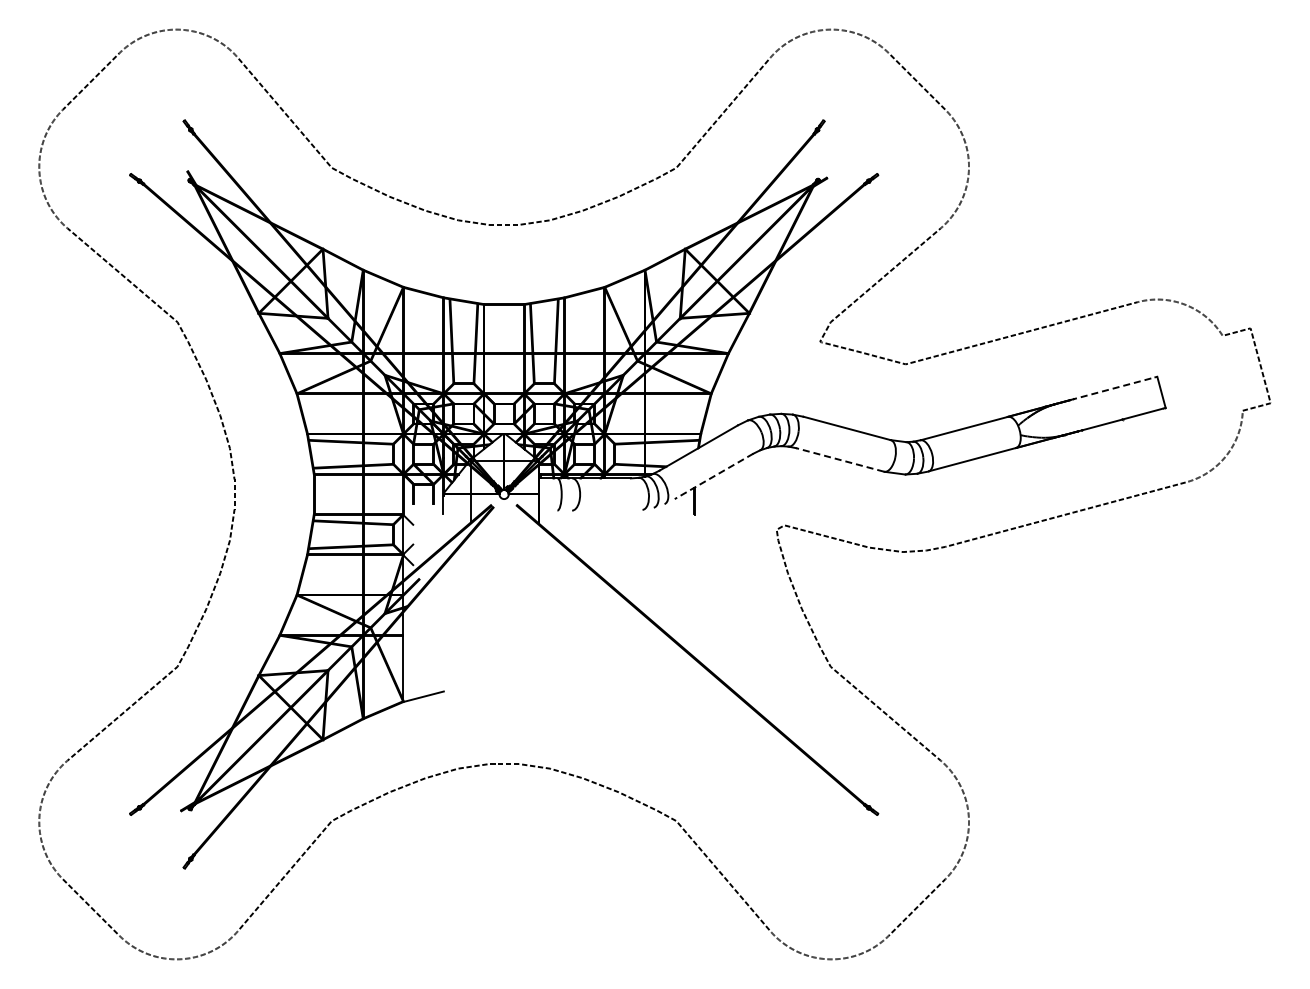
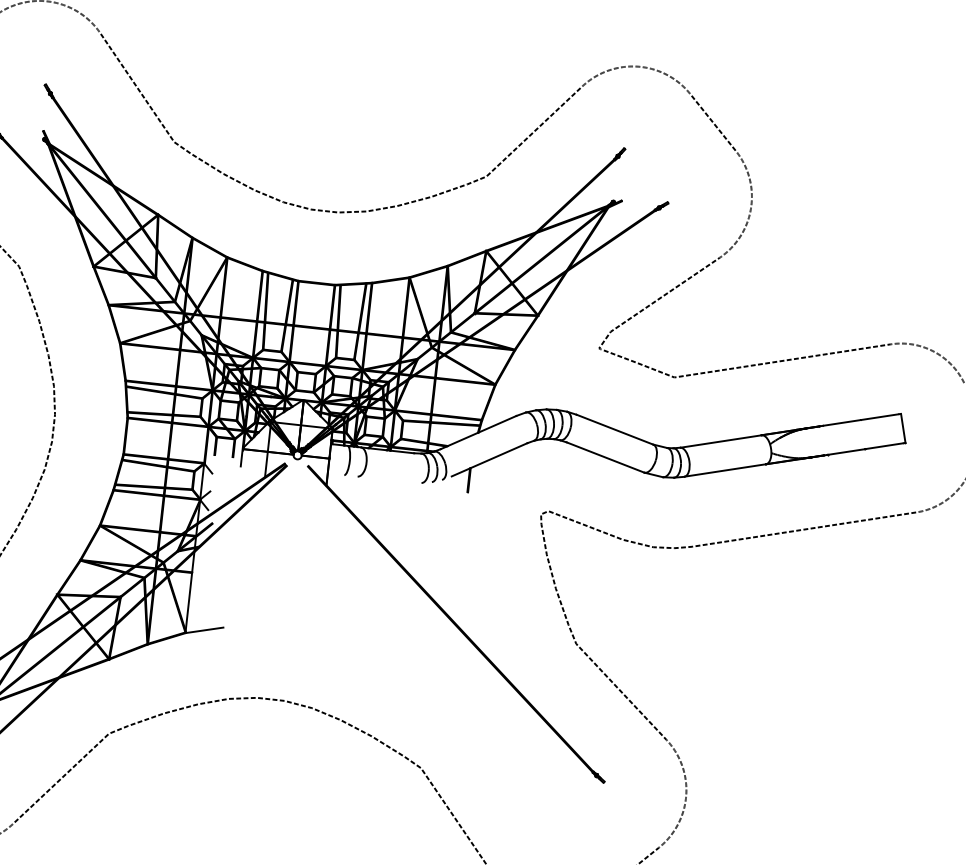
line: (1112, 388) -> (859, 420), dashed -> solid
line: (840, 459) -> (605, 457), dashed -> solid
line: (713, 476) -> (489, 459), dashed -> solid

